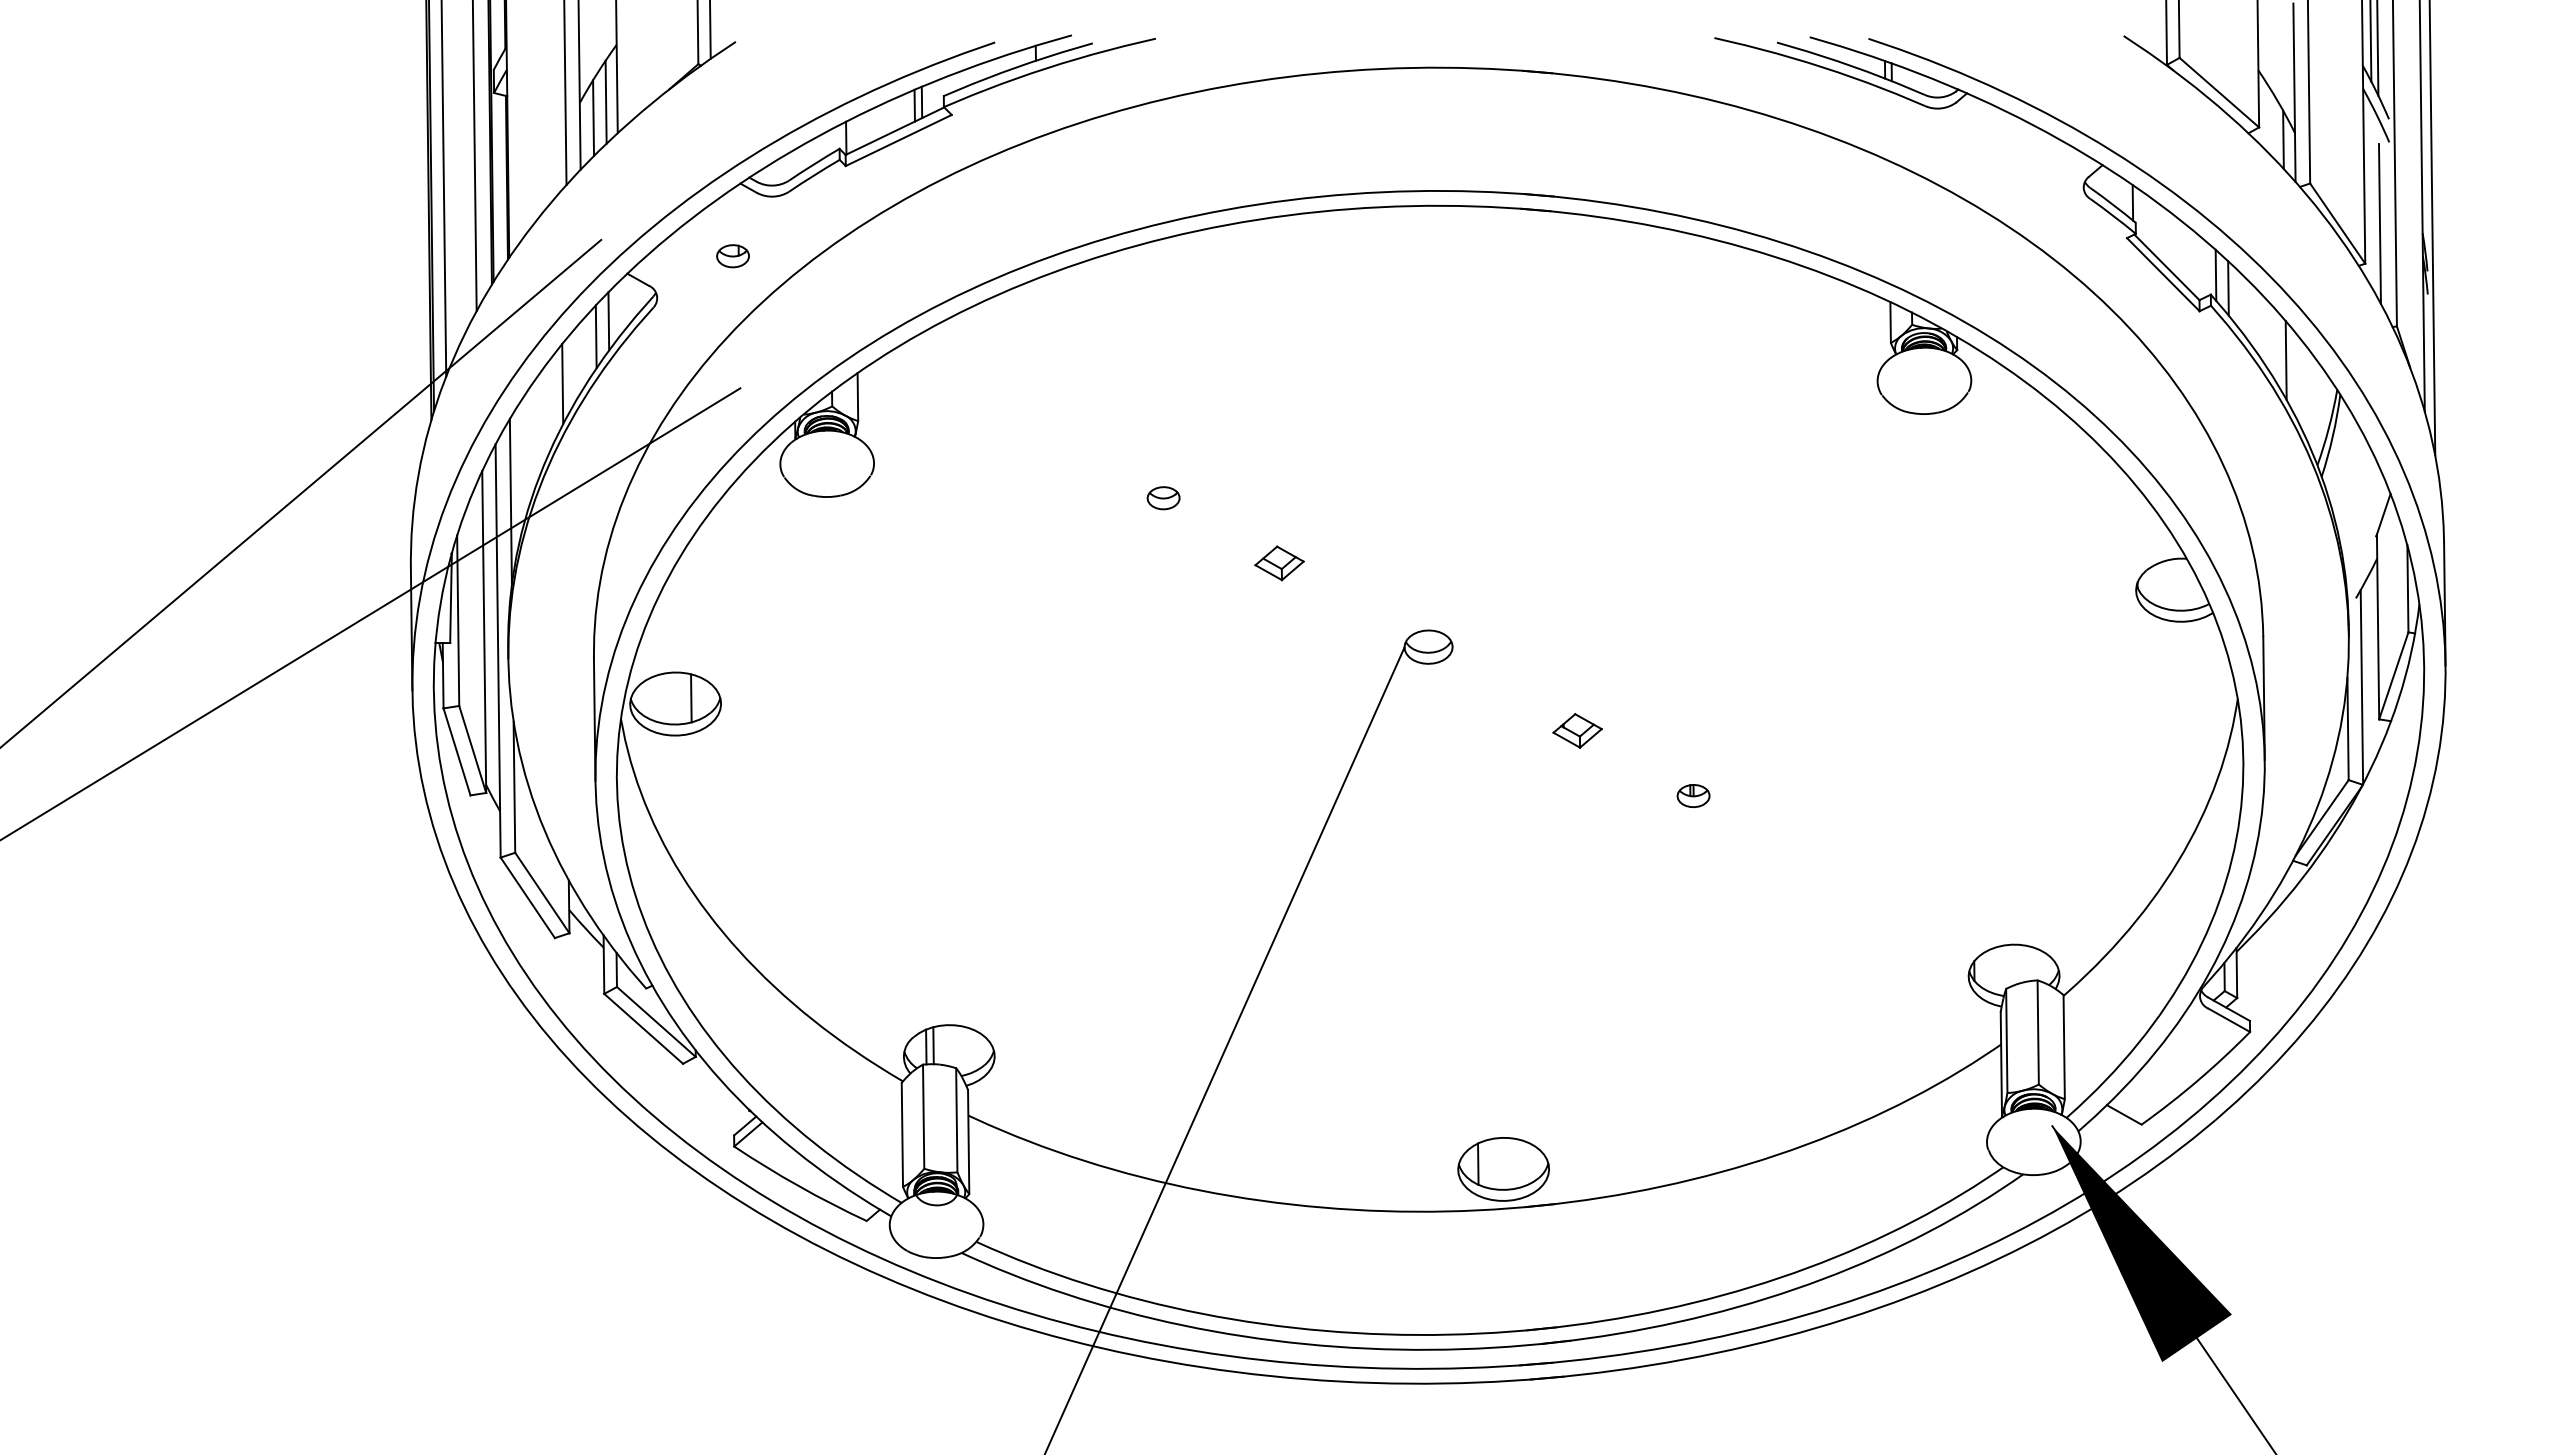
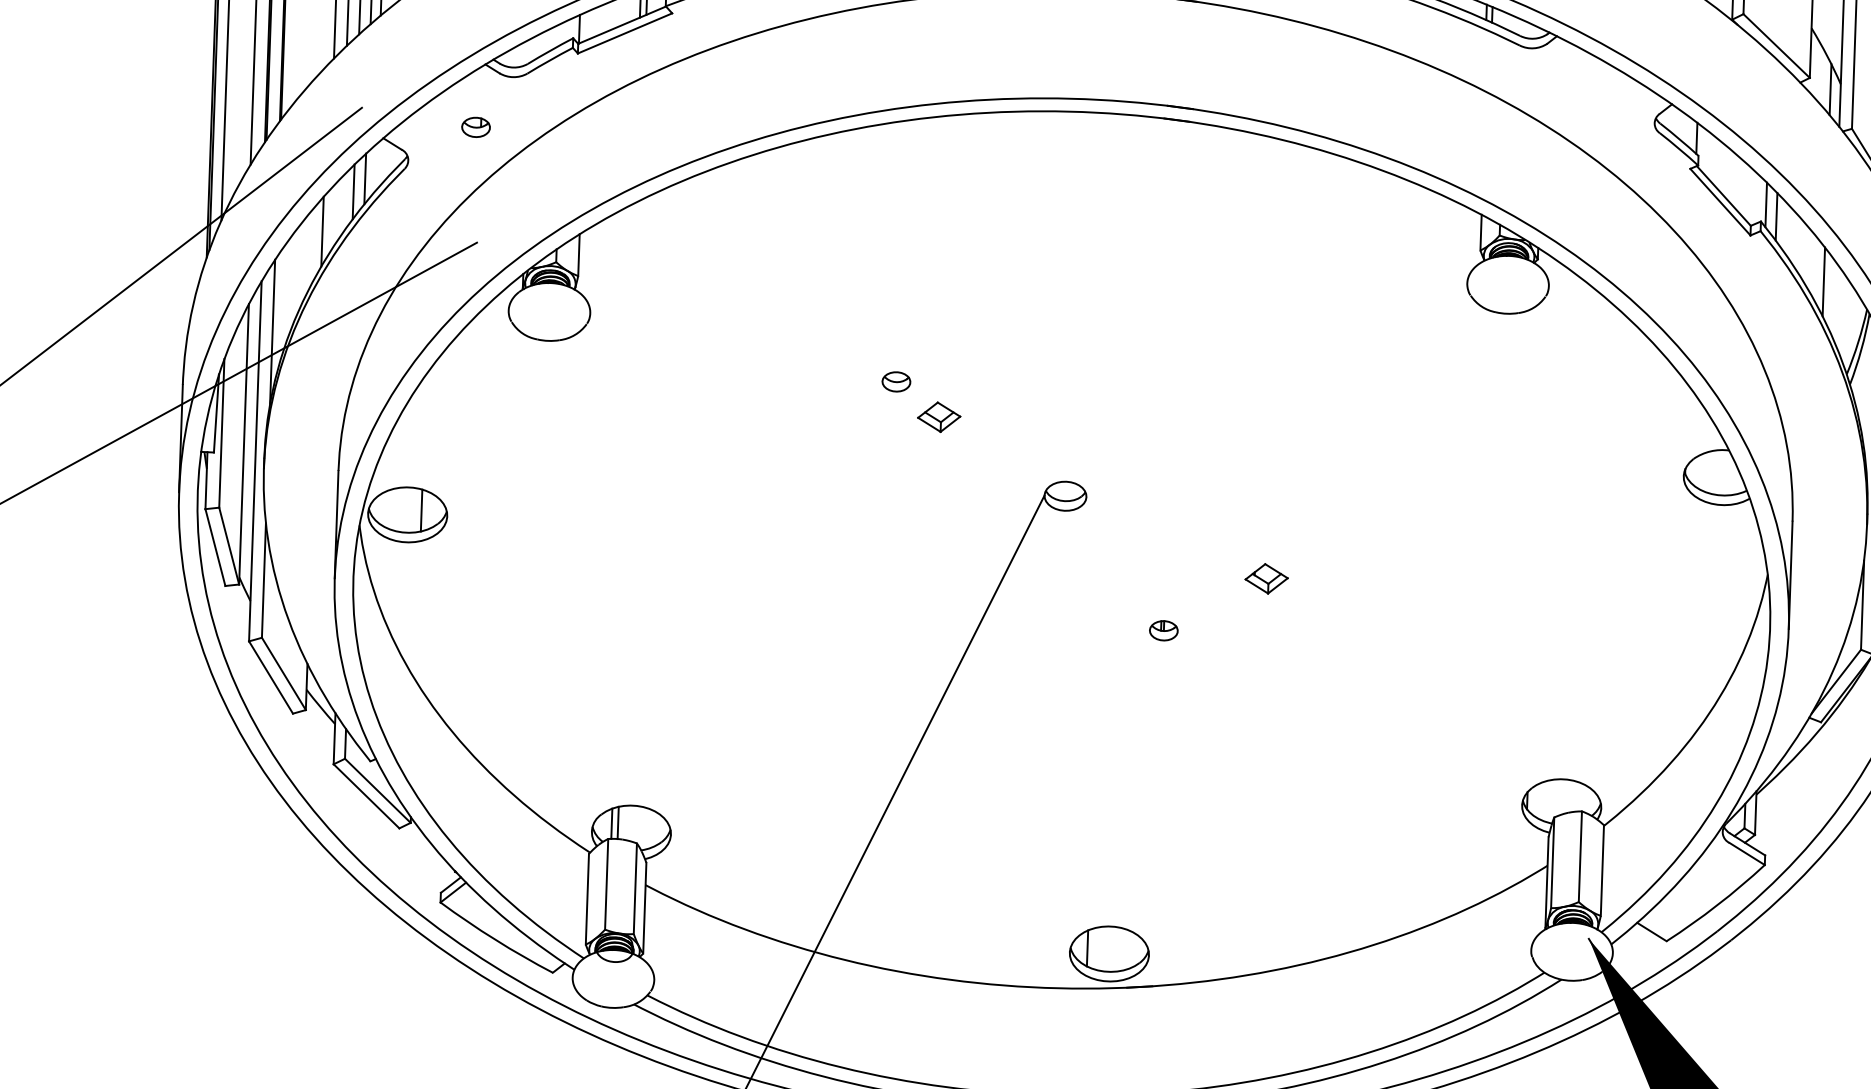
part: (1163, 498) -> (896, 382), moved
part: (1577, 730) -> (1266, 578), moved
part: (1693, 796) -> (1163, 631), moved

